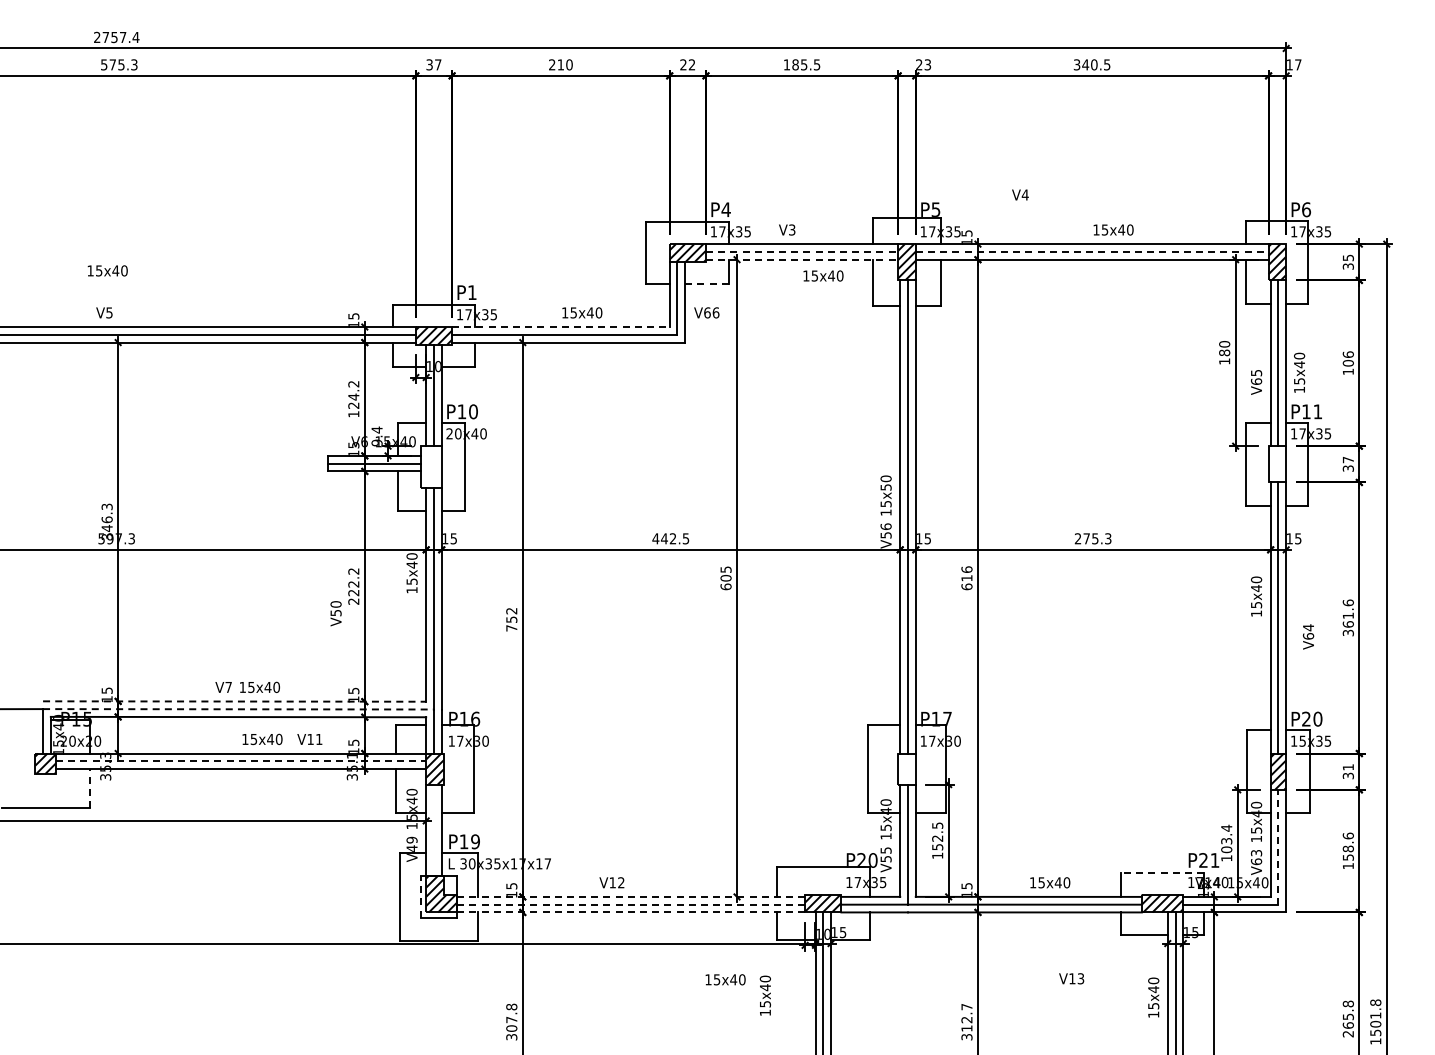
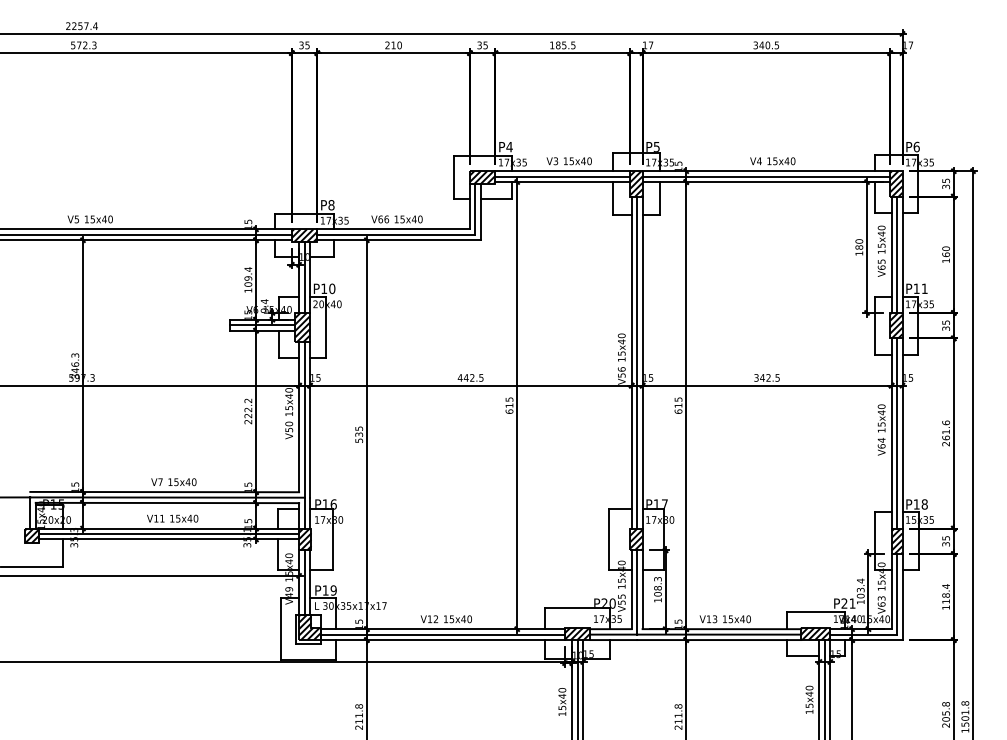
text: (105, 36) -> (74, 25), 2757.4 -> 2257.4
text: (121, 64) -> (85, 45), 575.3 -> 572.3
text: (438, 64) -> (307, 45), 37 -> 35
text: (687, 64) -> (482, 45), 22 -> 35
text: (923, 64) -> (648, 45), 23 -> 17
text: (1020, 194) -> (756, 160), moved
line: (802, 251) -> (563, 176), dashed -> solid
line: (1092, 251) -> (766, 176), dashed -> solid
line: (802, 259) -> (563, 181), dashed -> solid
text: (107, 270) -> (98, 219), moved
text: (823, 275) -> (577, 160), moved
line: (707, 284) -> (496, 199), dashed -> solid
text: (472, 292) -> (331, 205), P1 -> P8
text: (706, 312) -> (380, 219), moved
line: (560, 327) -> (393, 229), dashed -> solid
text: (1347, 358) -> (945, 251), 106 -> 160
text: (1299, 372) -> (881, 239), moved
text: (353, 394) -> (248, 276), 124.2 -> 109.4
text: (1348, 460) -> (946, 322), 37 -> 35
hatch: (1277, 464) -> (896, 325), added
hatch: (431, 466) -> (302, 327), added
text: (885, 487) -> (621, 341), 15x50 -> 15x40
text: (1093, 538) -> (767, 377), 275.3 -> 342.5
text: (966, 569) -> (678, 399), 616 -> 615
text: (725, 578) -> (509, 405), 605 -> 615
text: (335, 613) -> (288, 430), moved
text: (511, 619) -> (358, 434), 752 -> 535
text: (1348, 632) -> (946, 443), 361.6 -> 261.6
text: (1308, 636) -> (881, 446), moved
line: (234, 701) -> (164, 492), dashed -> solid
line: (239, 709) -> (168, 497), dashed -> solid
text: (1312, 718) -> (920, 504), P20 -> P18
text: (309, 739) -> (155, 518), moved
line: (241, 761) -> (169, 534), dashed -> solid
text: (1347, 767) -> (945, 538), 31 -> 35
hatch: (906, 768) -> (636, 539), added
line: (89, 788) -> (62, 553), dashed -> solid
line: (433, 830) -> (304, 582), added
text: (937, 836) -> (657, 586), 152.5 -> 108.3
line: (1278, 846) -> (897, 593), dashed -> solid
text: (1347, 846) -> (945, 593), 158.6 -> 118.4
line: (1162, 872) -> (815, 612), dashed -> solid
line: (421, 896) -> (295, 628), dashed -> solid
line: (631, 896) -> (443, 628), dashed -> solid
line: (631, 904) -> (443, 634), dashed -> solid
line: (631, 912) -> (443, 640), dashed -> solid
text: (1071, 978) -> (708, 619), moved
text: (725, 979) -> (457, 619), moved
text: (764, 995) -> (561, 701), moved
text: (966, 1021) -> (678, 716), 312.7 -> 211.8
text: (1347, 1025) -> (945, 719), 265.8 -> 205.8
text: (511, 1028) -> (358, 721), 307.8 -> 211.8

